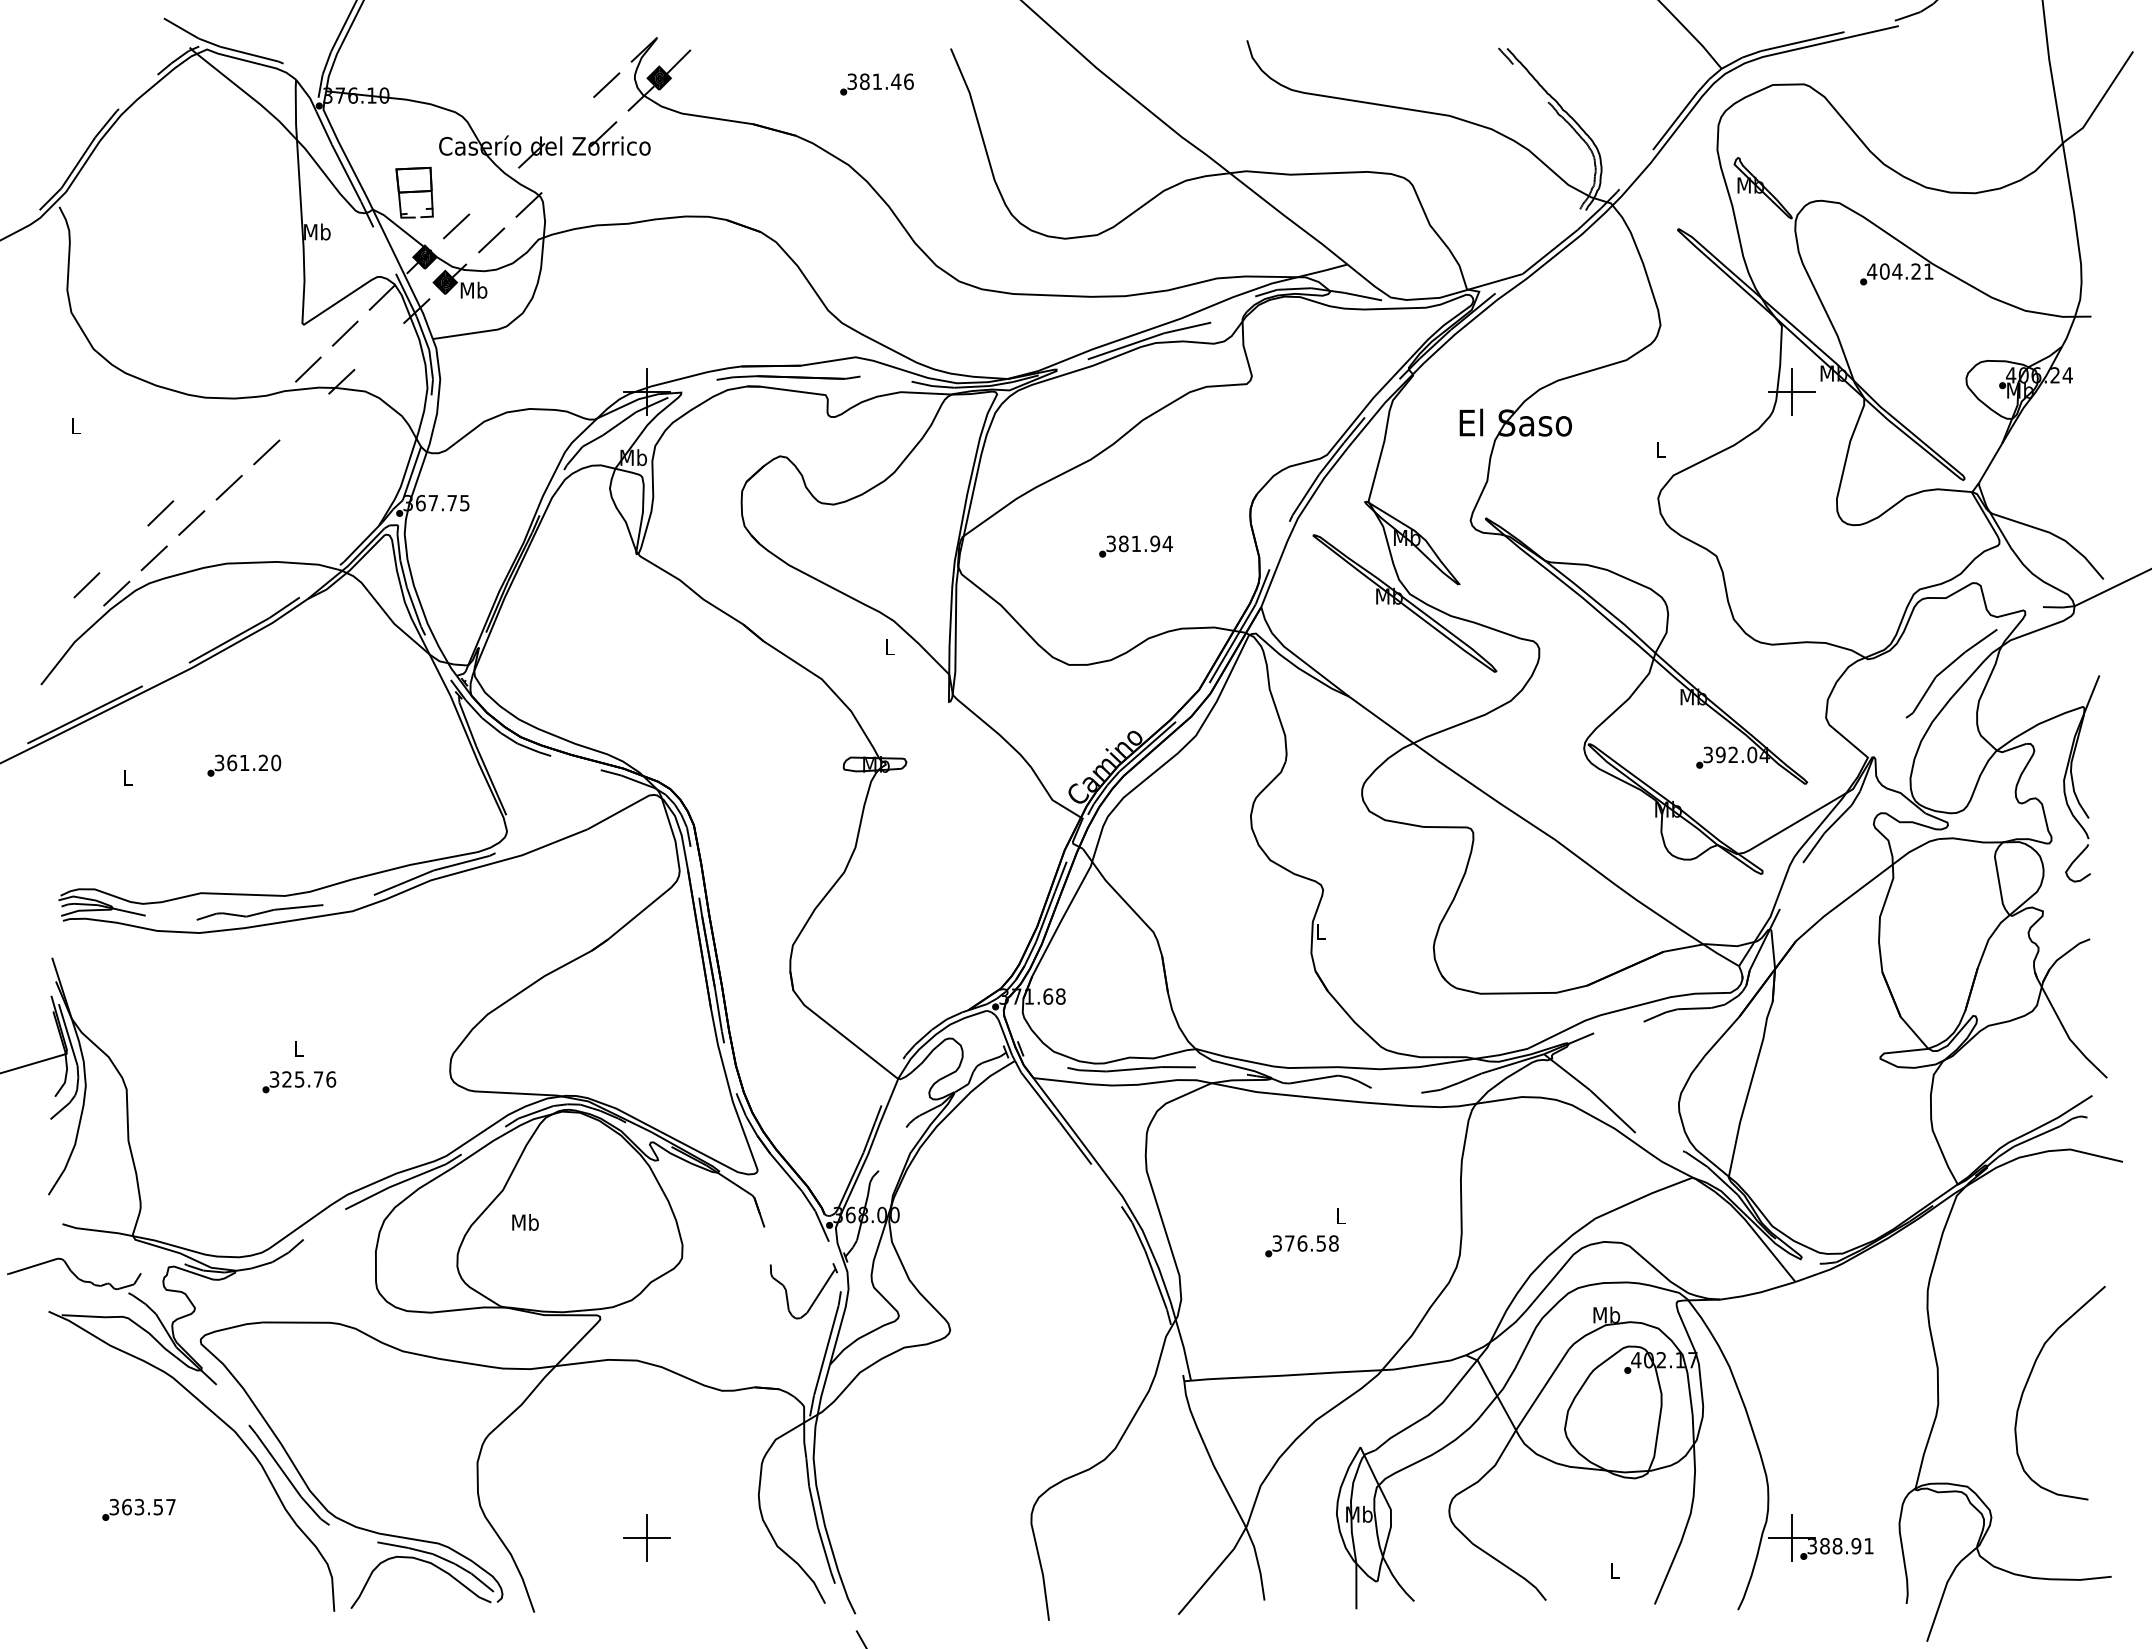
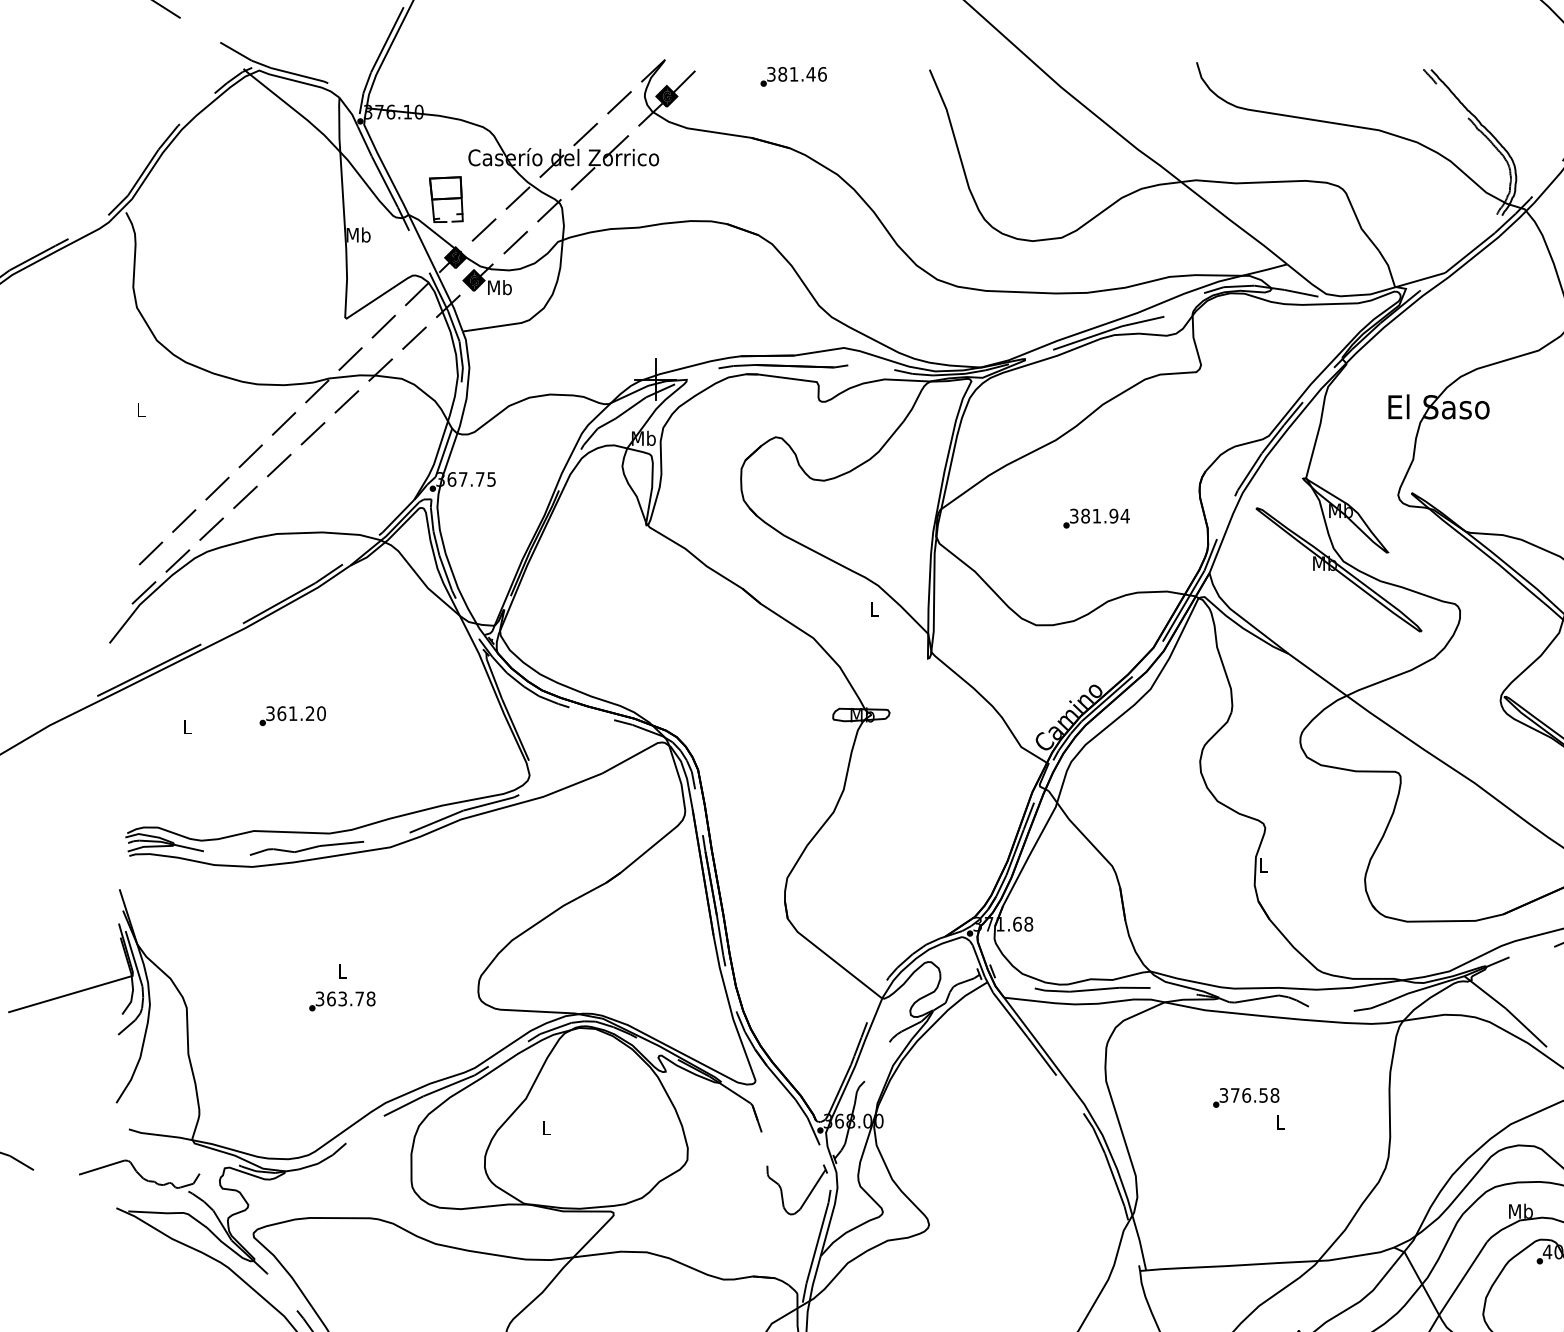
text: (876, 84) -> (793, 76), moved
line: (568, 120) -> (585, 134), added
line: (565, 169) -> (582, 178), added
line: (493, 190) -> (517, 197), added
line: (378, 346) -> (413, 338), added
line: (271, 405) -> (317, 391), added
line: (303, 416) -> (346, 401), added
line: (234, 441) -> (283, 423), added
line: (197, 477) -> (250, 456), added
line: (123, 549) -> (183, 521), added
line: (78, 628) -> (143, 592), added
text: (309, 1079) -> (351, 998), 325.76 -> 363.78
text: (525, 1222) -> (546, 1127), Mb -> L
text: (1301, 1246) -> (1245, 1098), moved

